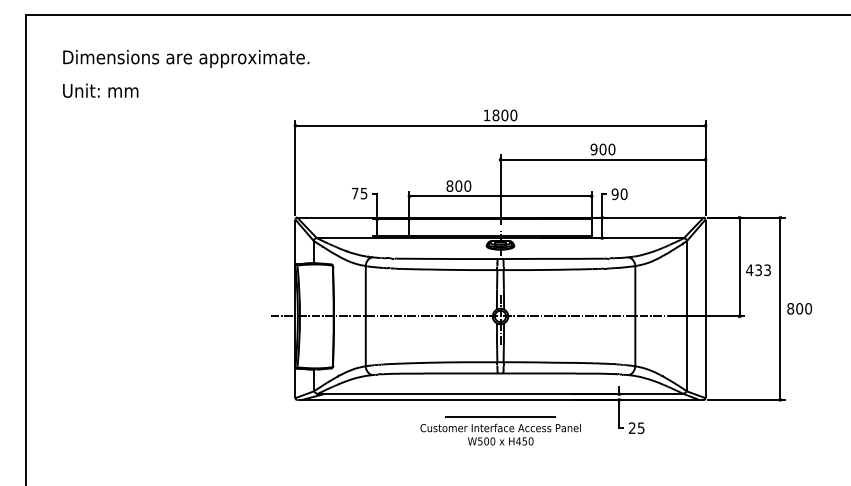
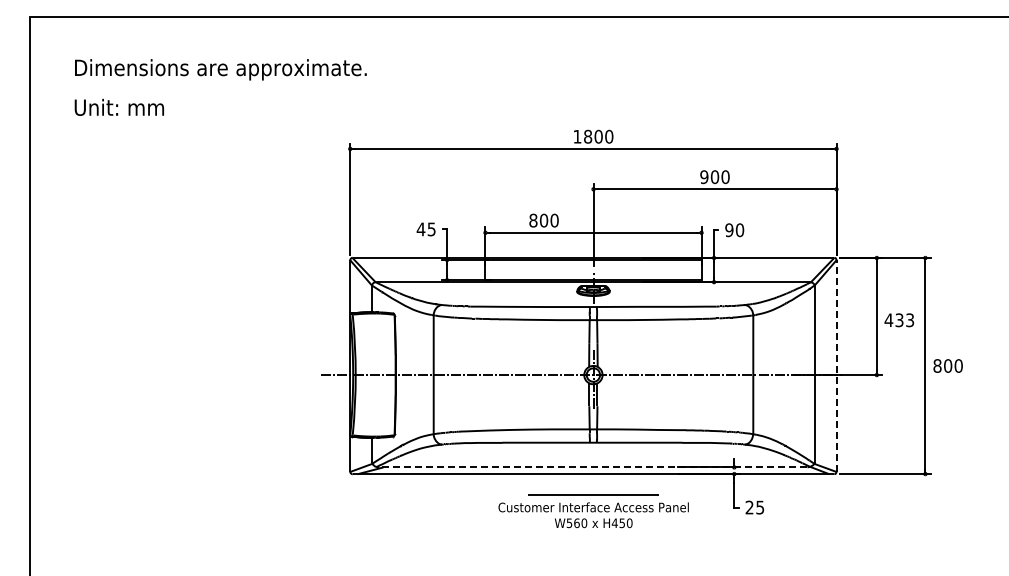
text: (354, 193) -> (420, 229), 75 -> 45
line: (705, 309) -> (836, 366), solid -> dashed
line: (499, 394) -> (592, 467), solid -> dashed
text: (486, 440) -> (576, 522), W500 -> W560

